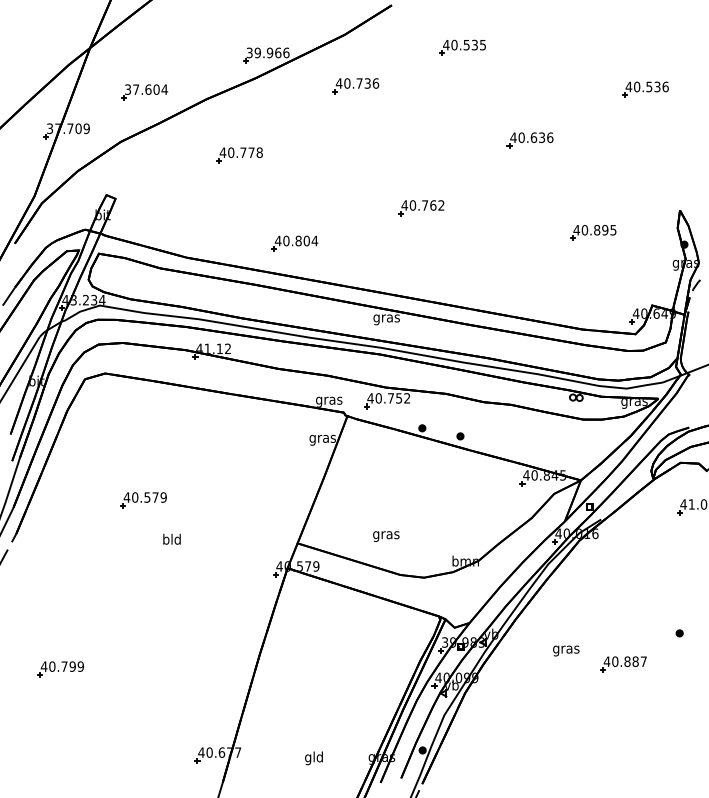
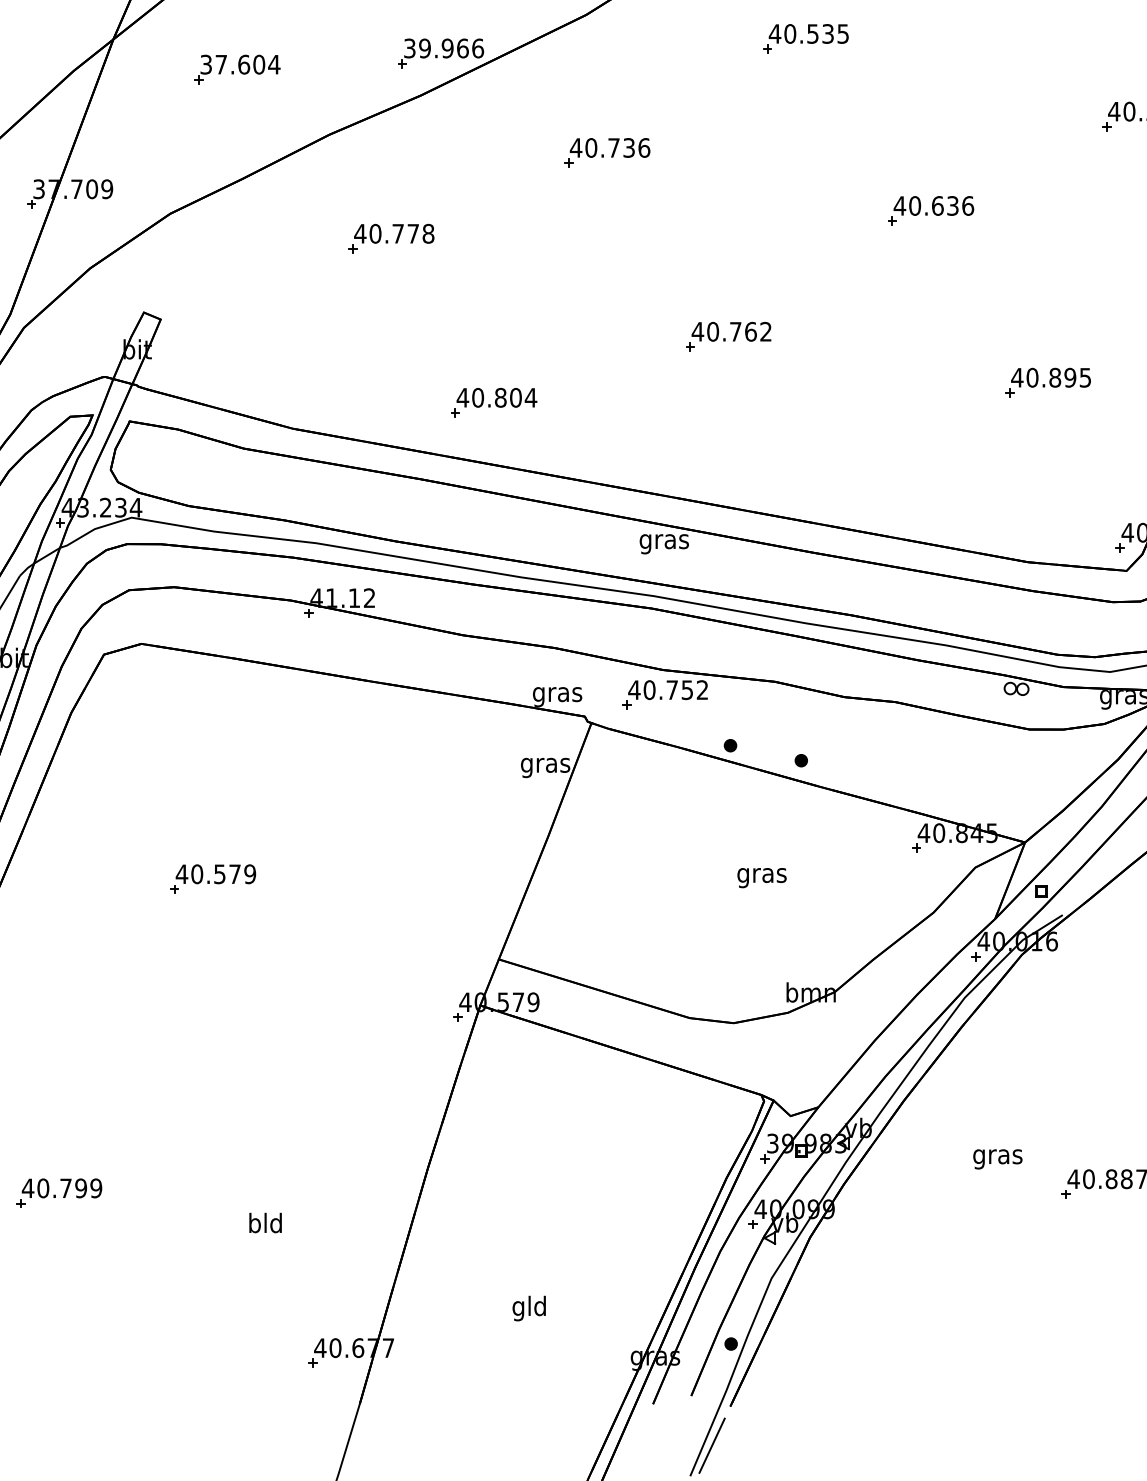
part: (355, 86) -> (606, 153), moved
part: (144, 92) -> (236, 69), moved
text: (386, 536) -> (762, 877), moved
text: (171, 538) -> (264, 1221), moved
text: (313, 758) -> (528, 1308), moved

